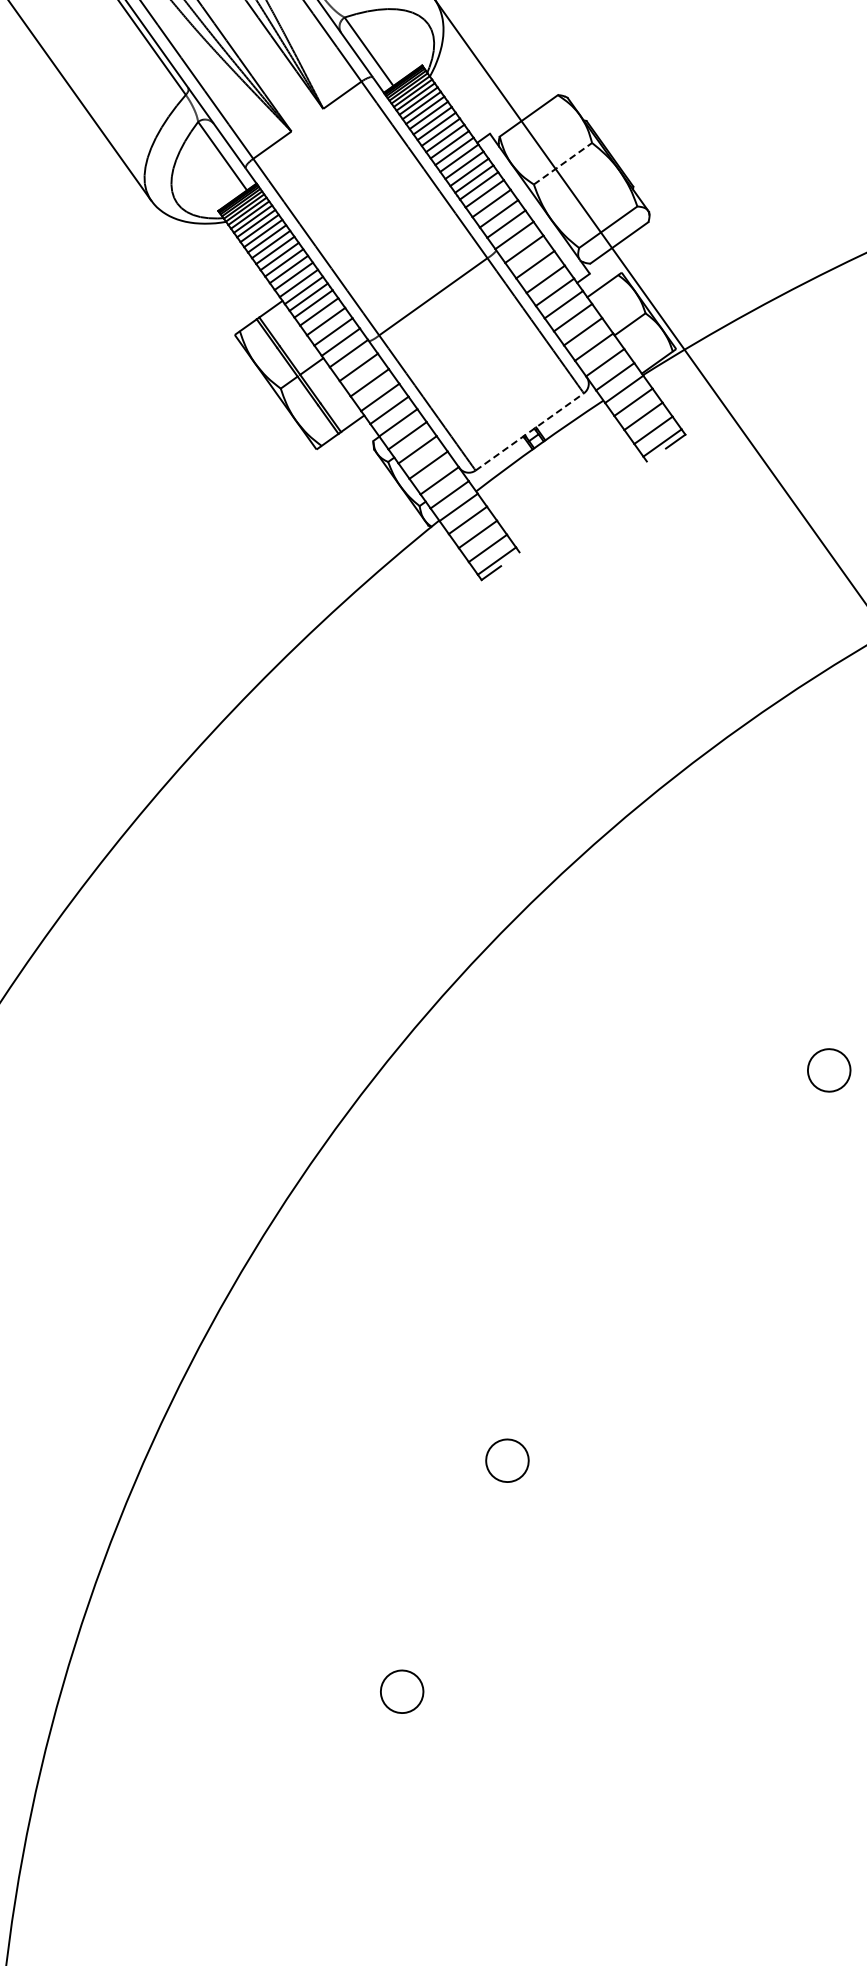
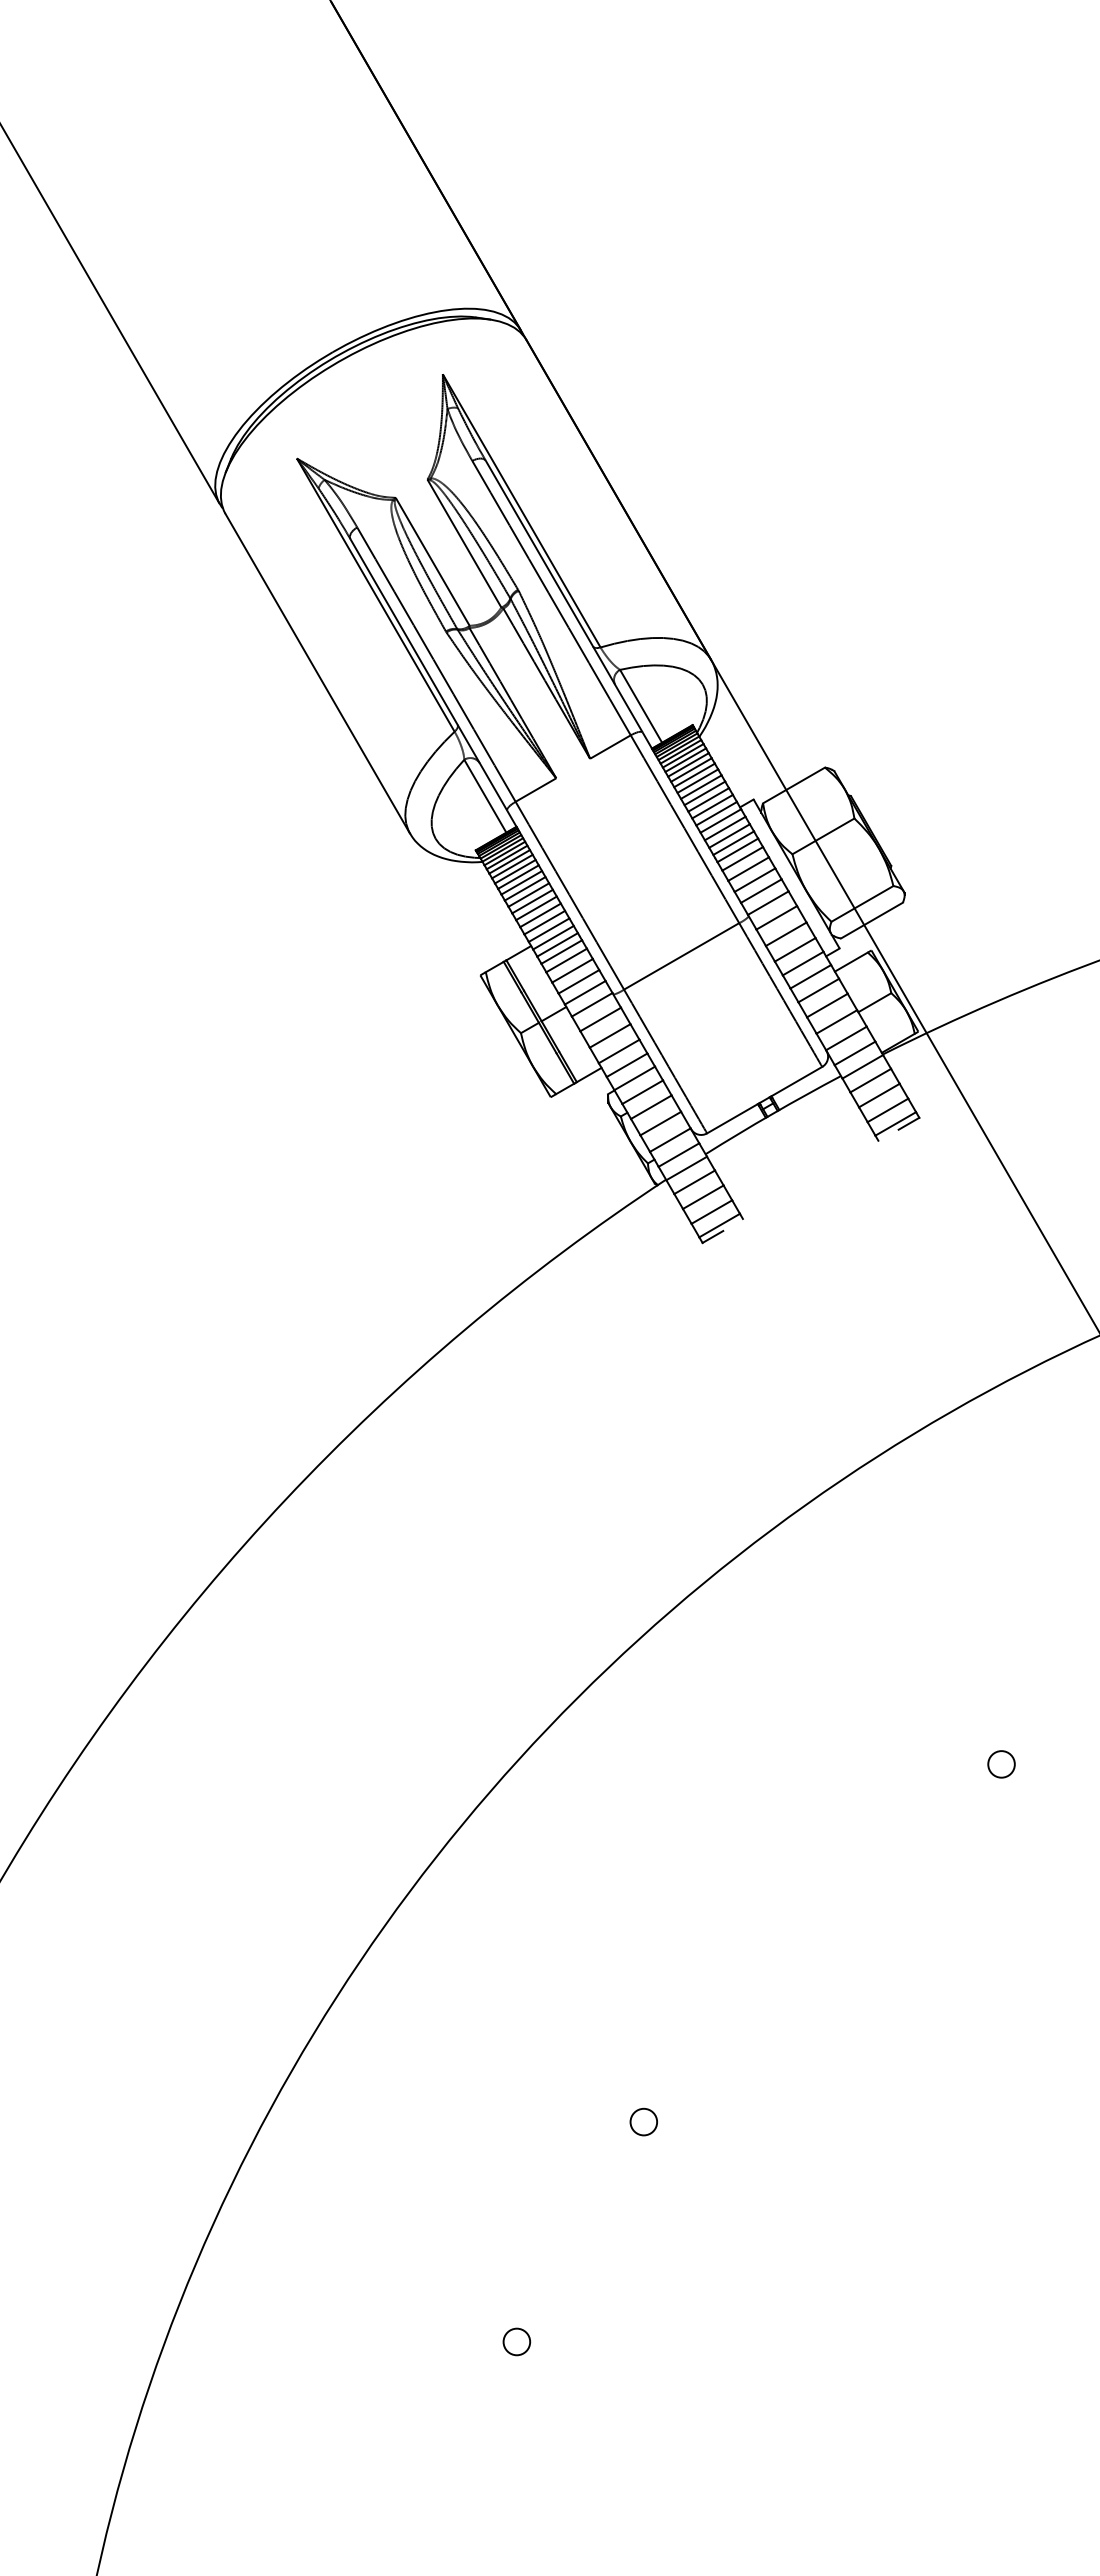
line: (563, 163) -> (823, 836), dashed -> solid
line: (530, 431) -> (765, 1099), dashed -> solid
circle: (829, 1070) -> (1001, 1764), size x0.62
circle: (507, 1460) -> (643, 2121), size x0.62
circle: (401, 1691) -> (516, 2341), size x0.62

